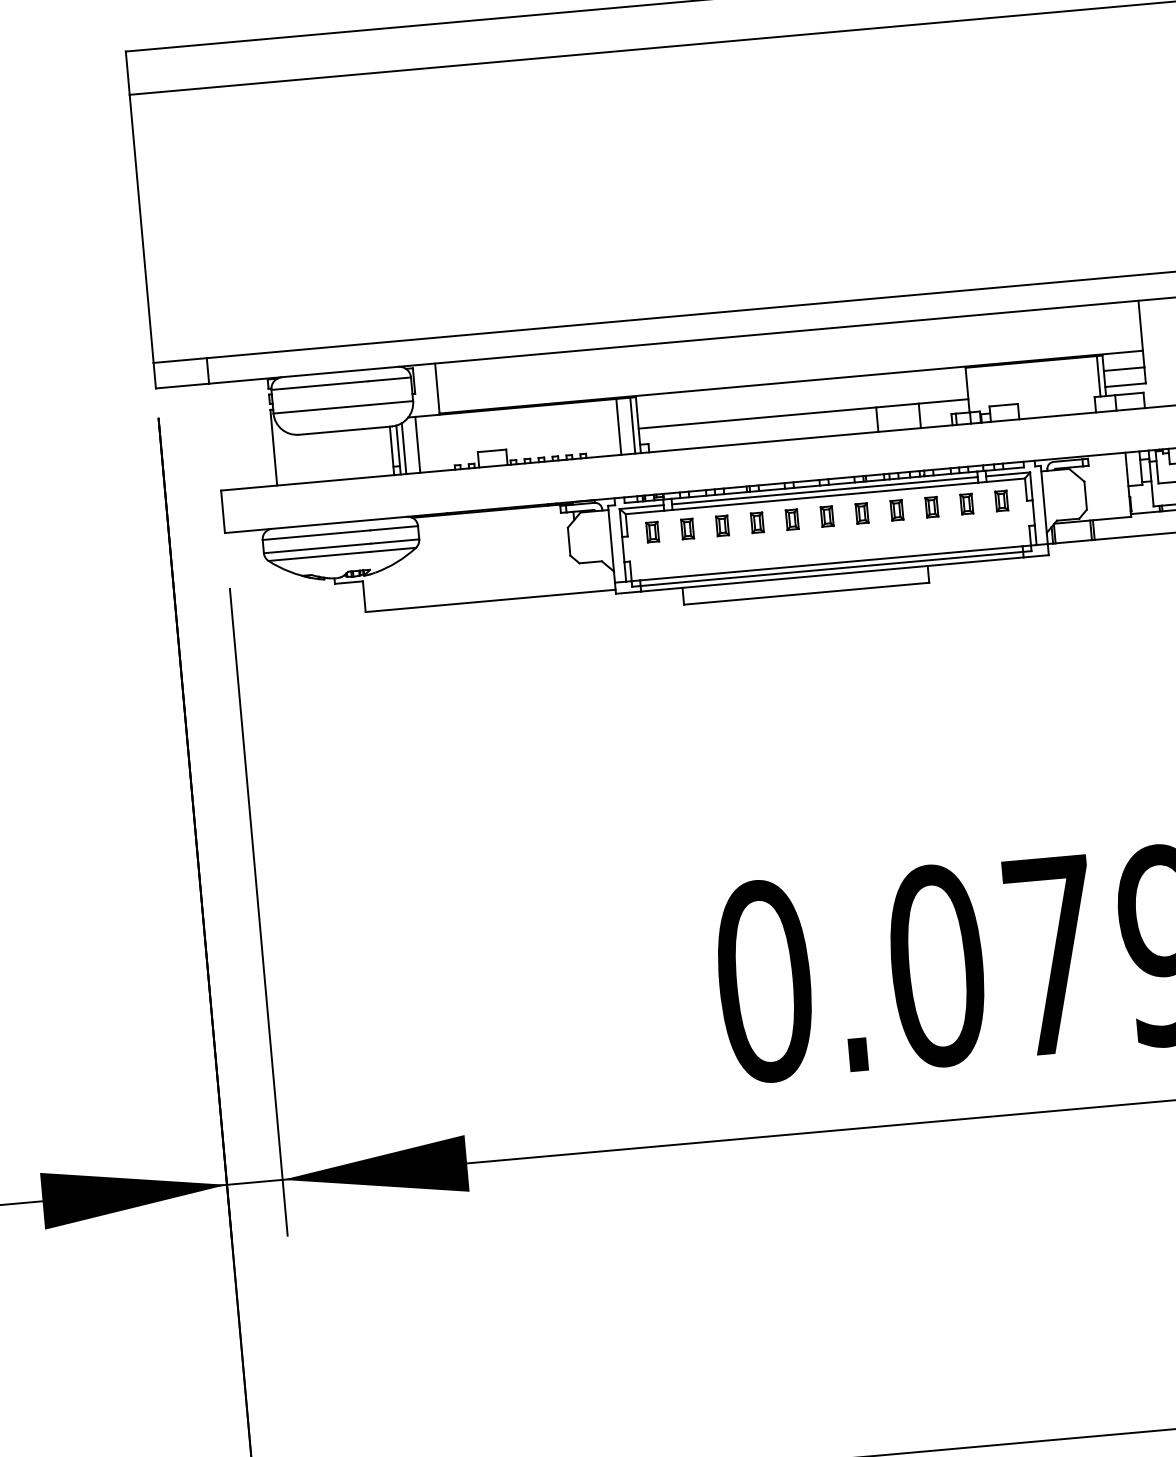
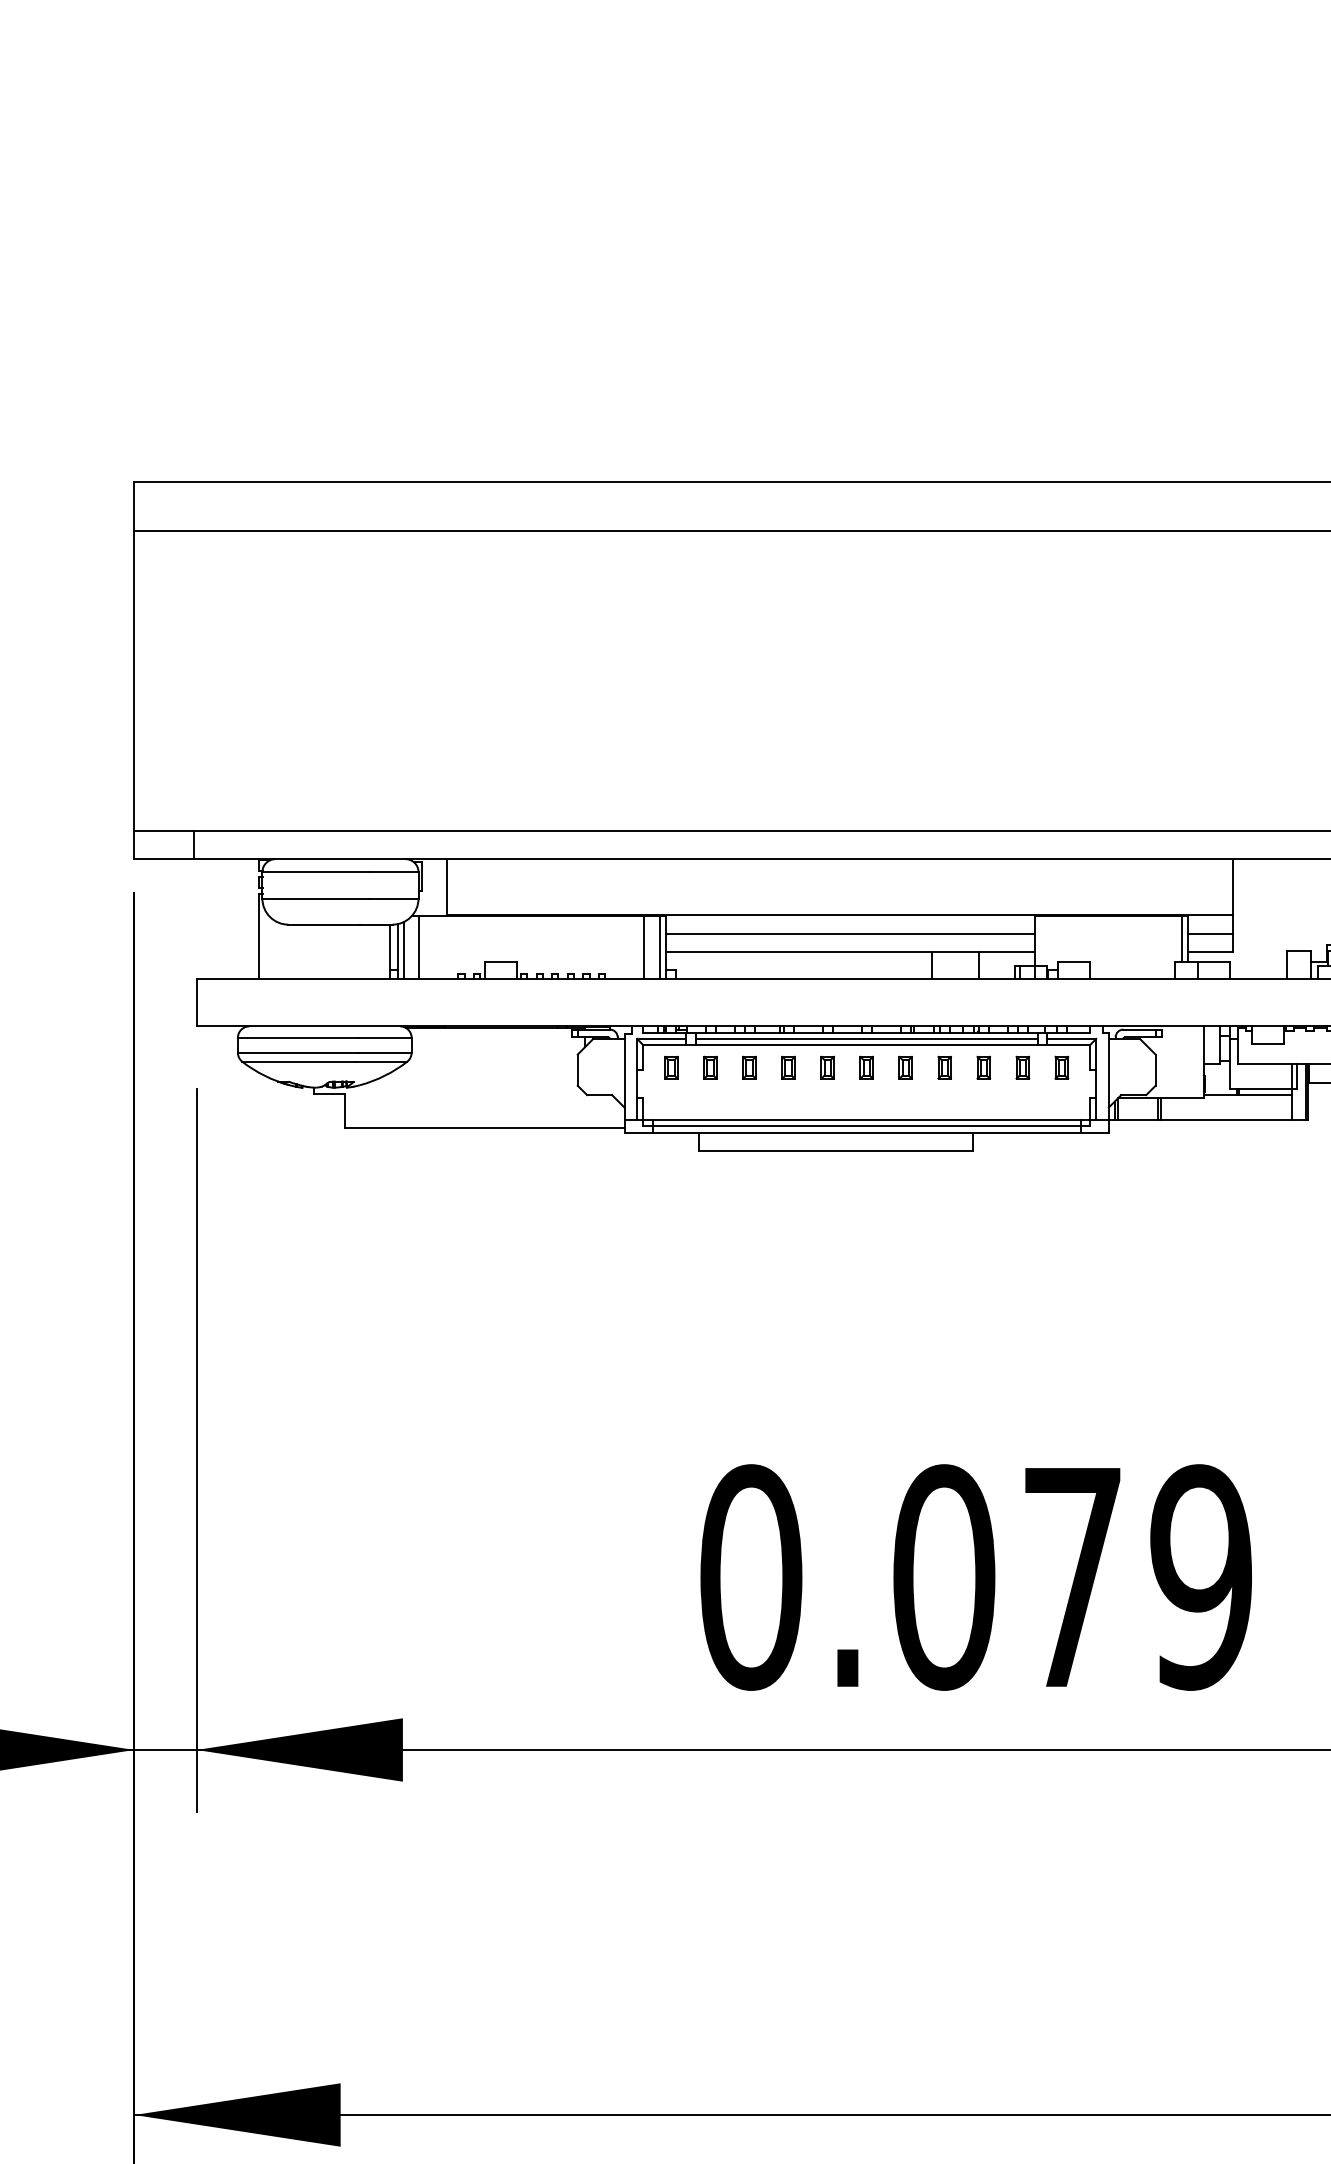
line: (802, 397) -> (850, 933), added

